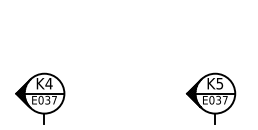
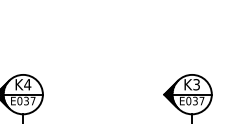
text: (220, 82) -> (197, 83), K5 -> K3

